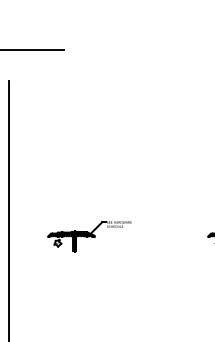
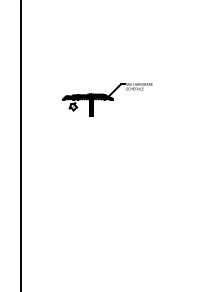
part: (89, 236) -> (107, 99), moved

